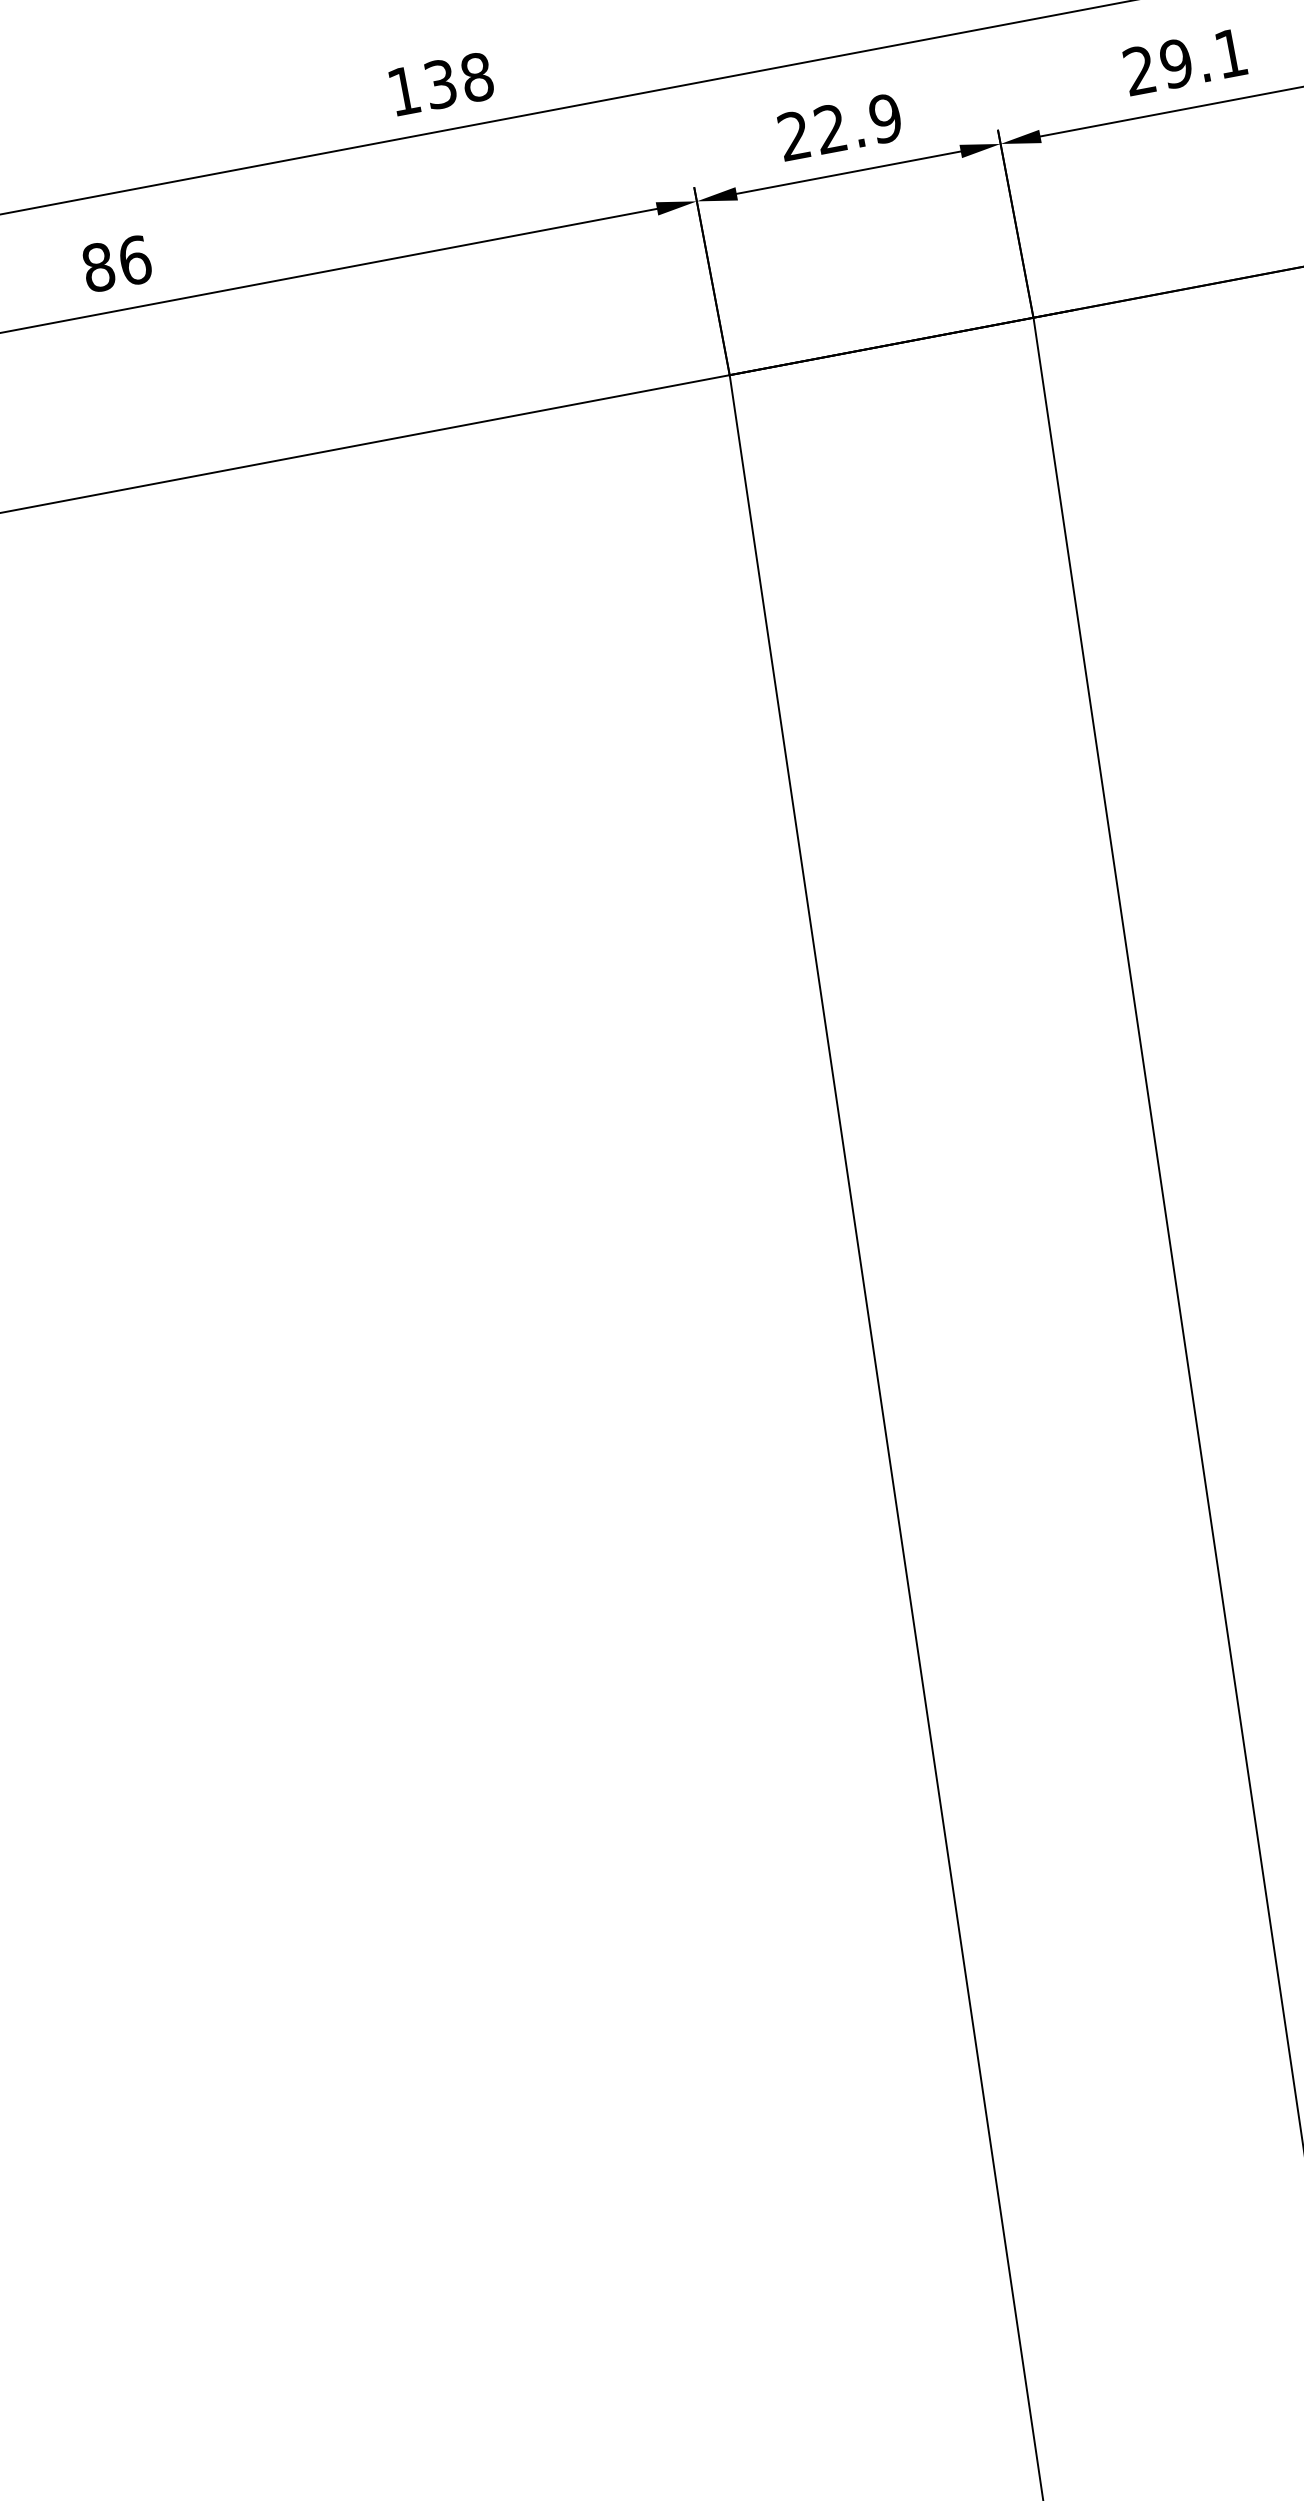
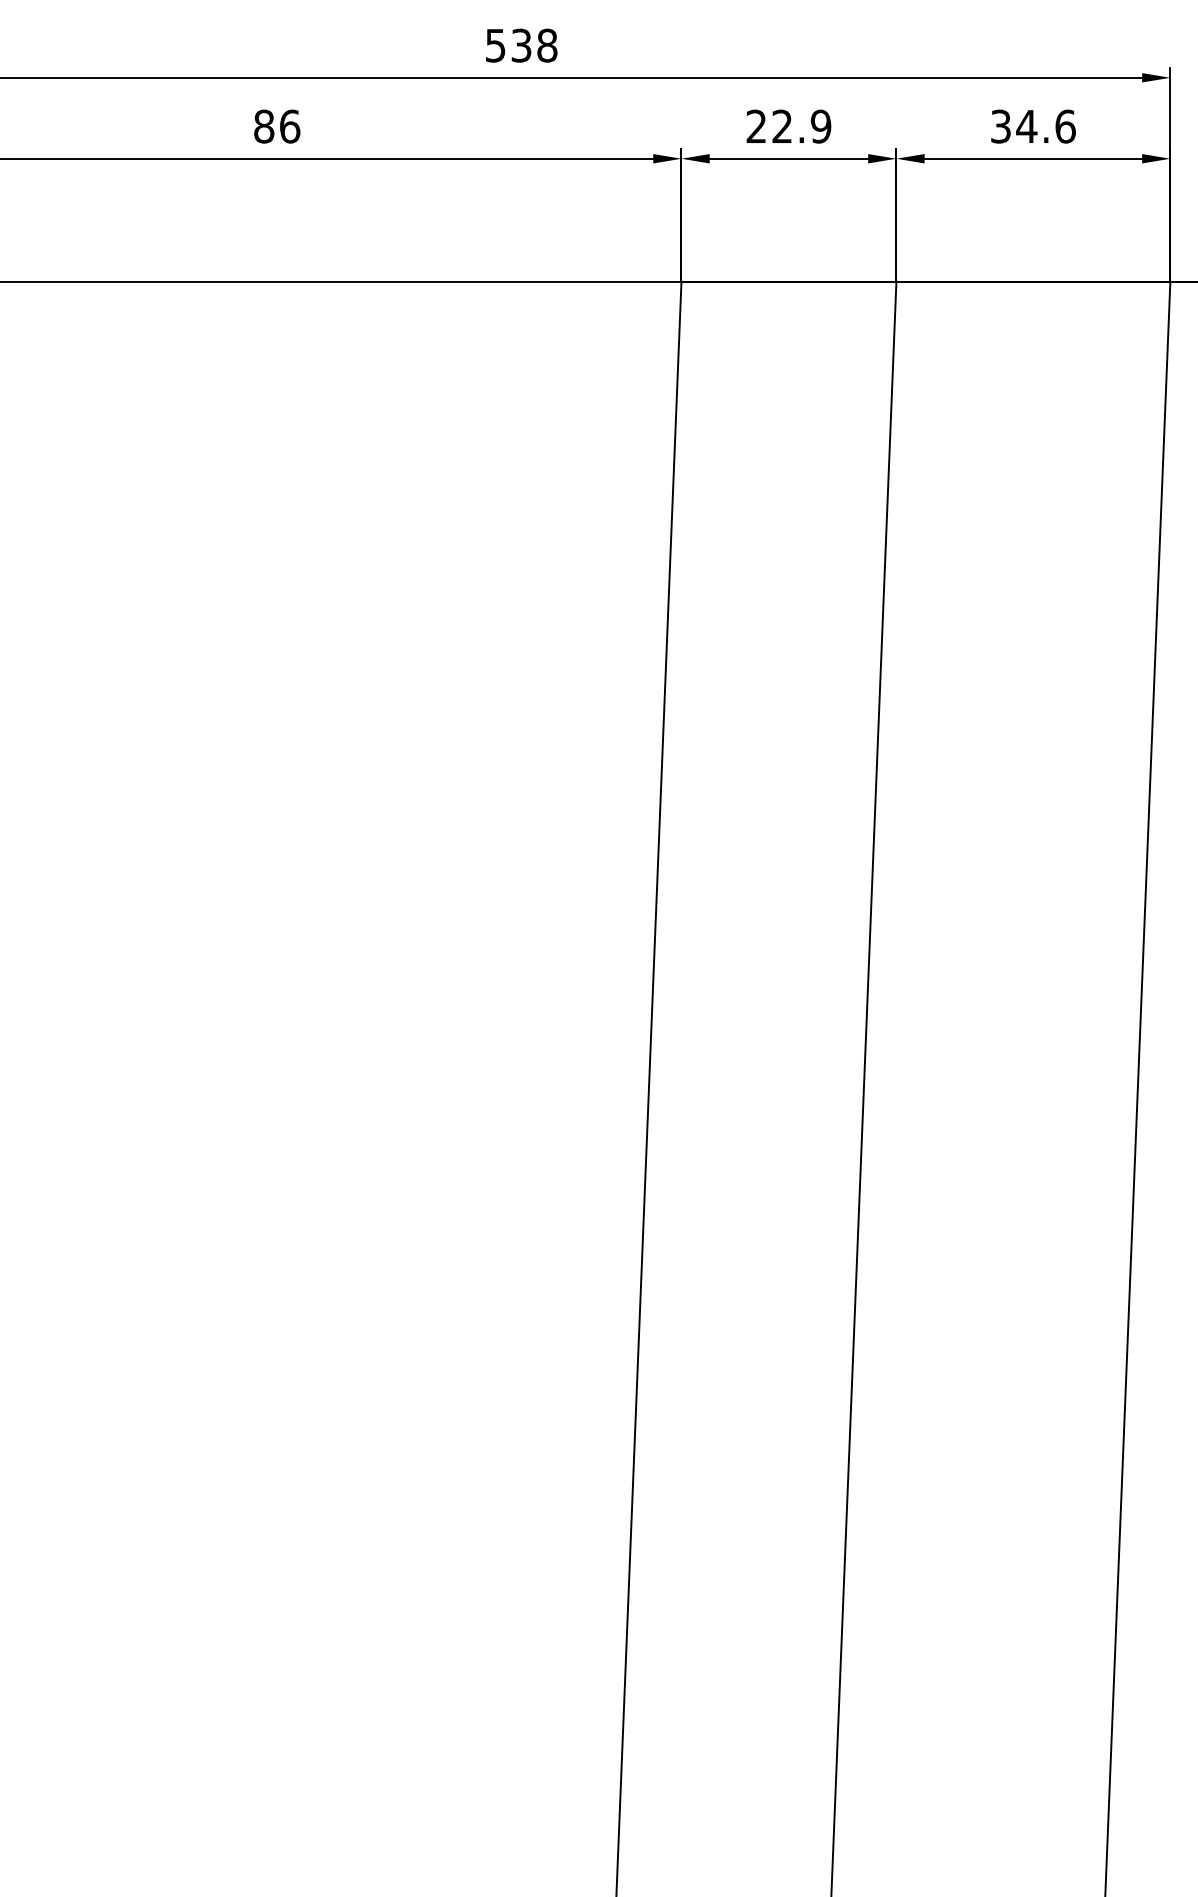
text: (1185, 61) -> (1033, 126), 29.1 -> 34.6
text: (403, 90) -> (495, 45), 138 -> 538

